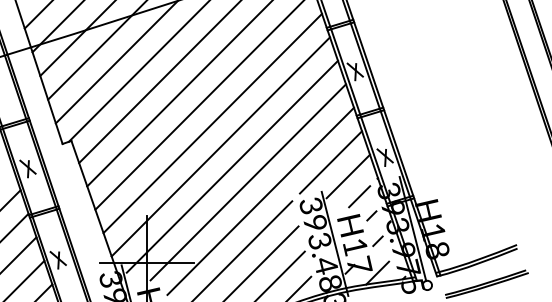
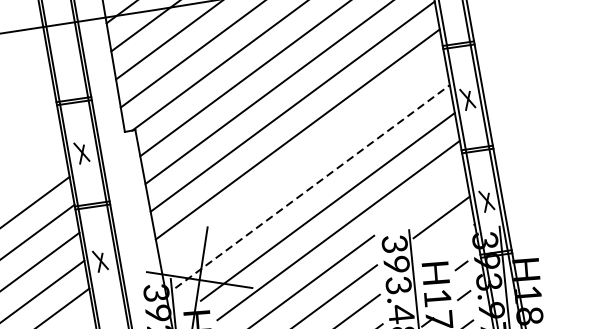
line: (220, 146) -> (302, 161), removed
line: (330, 162) -> (424, 198), removed
line: (232, 166) -> (312, 186), solid -> dashed
line: (359, 196) -> (450, 241), removed

